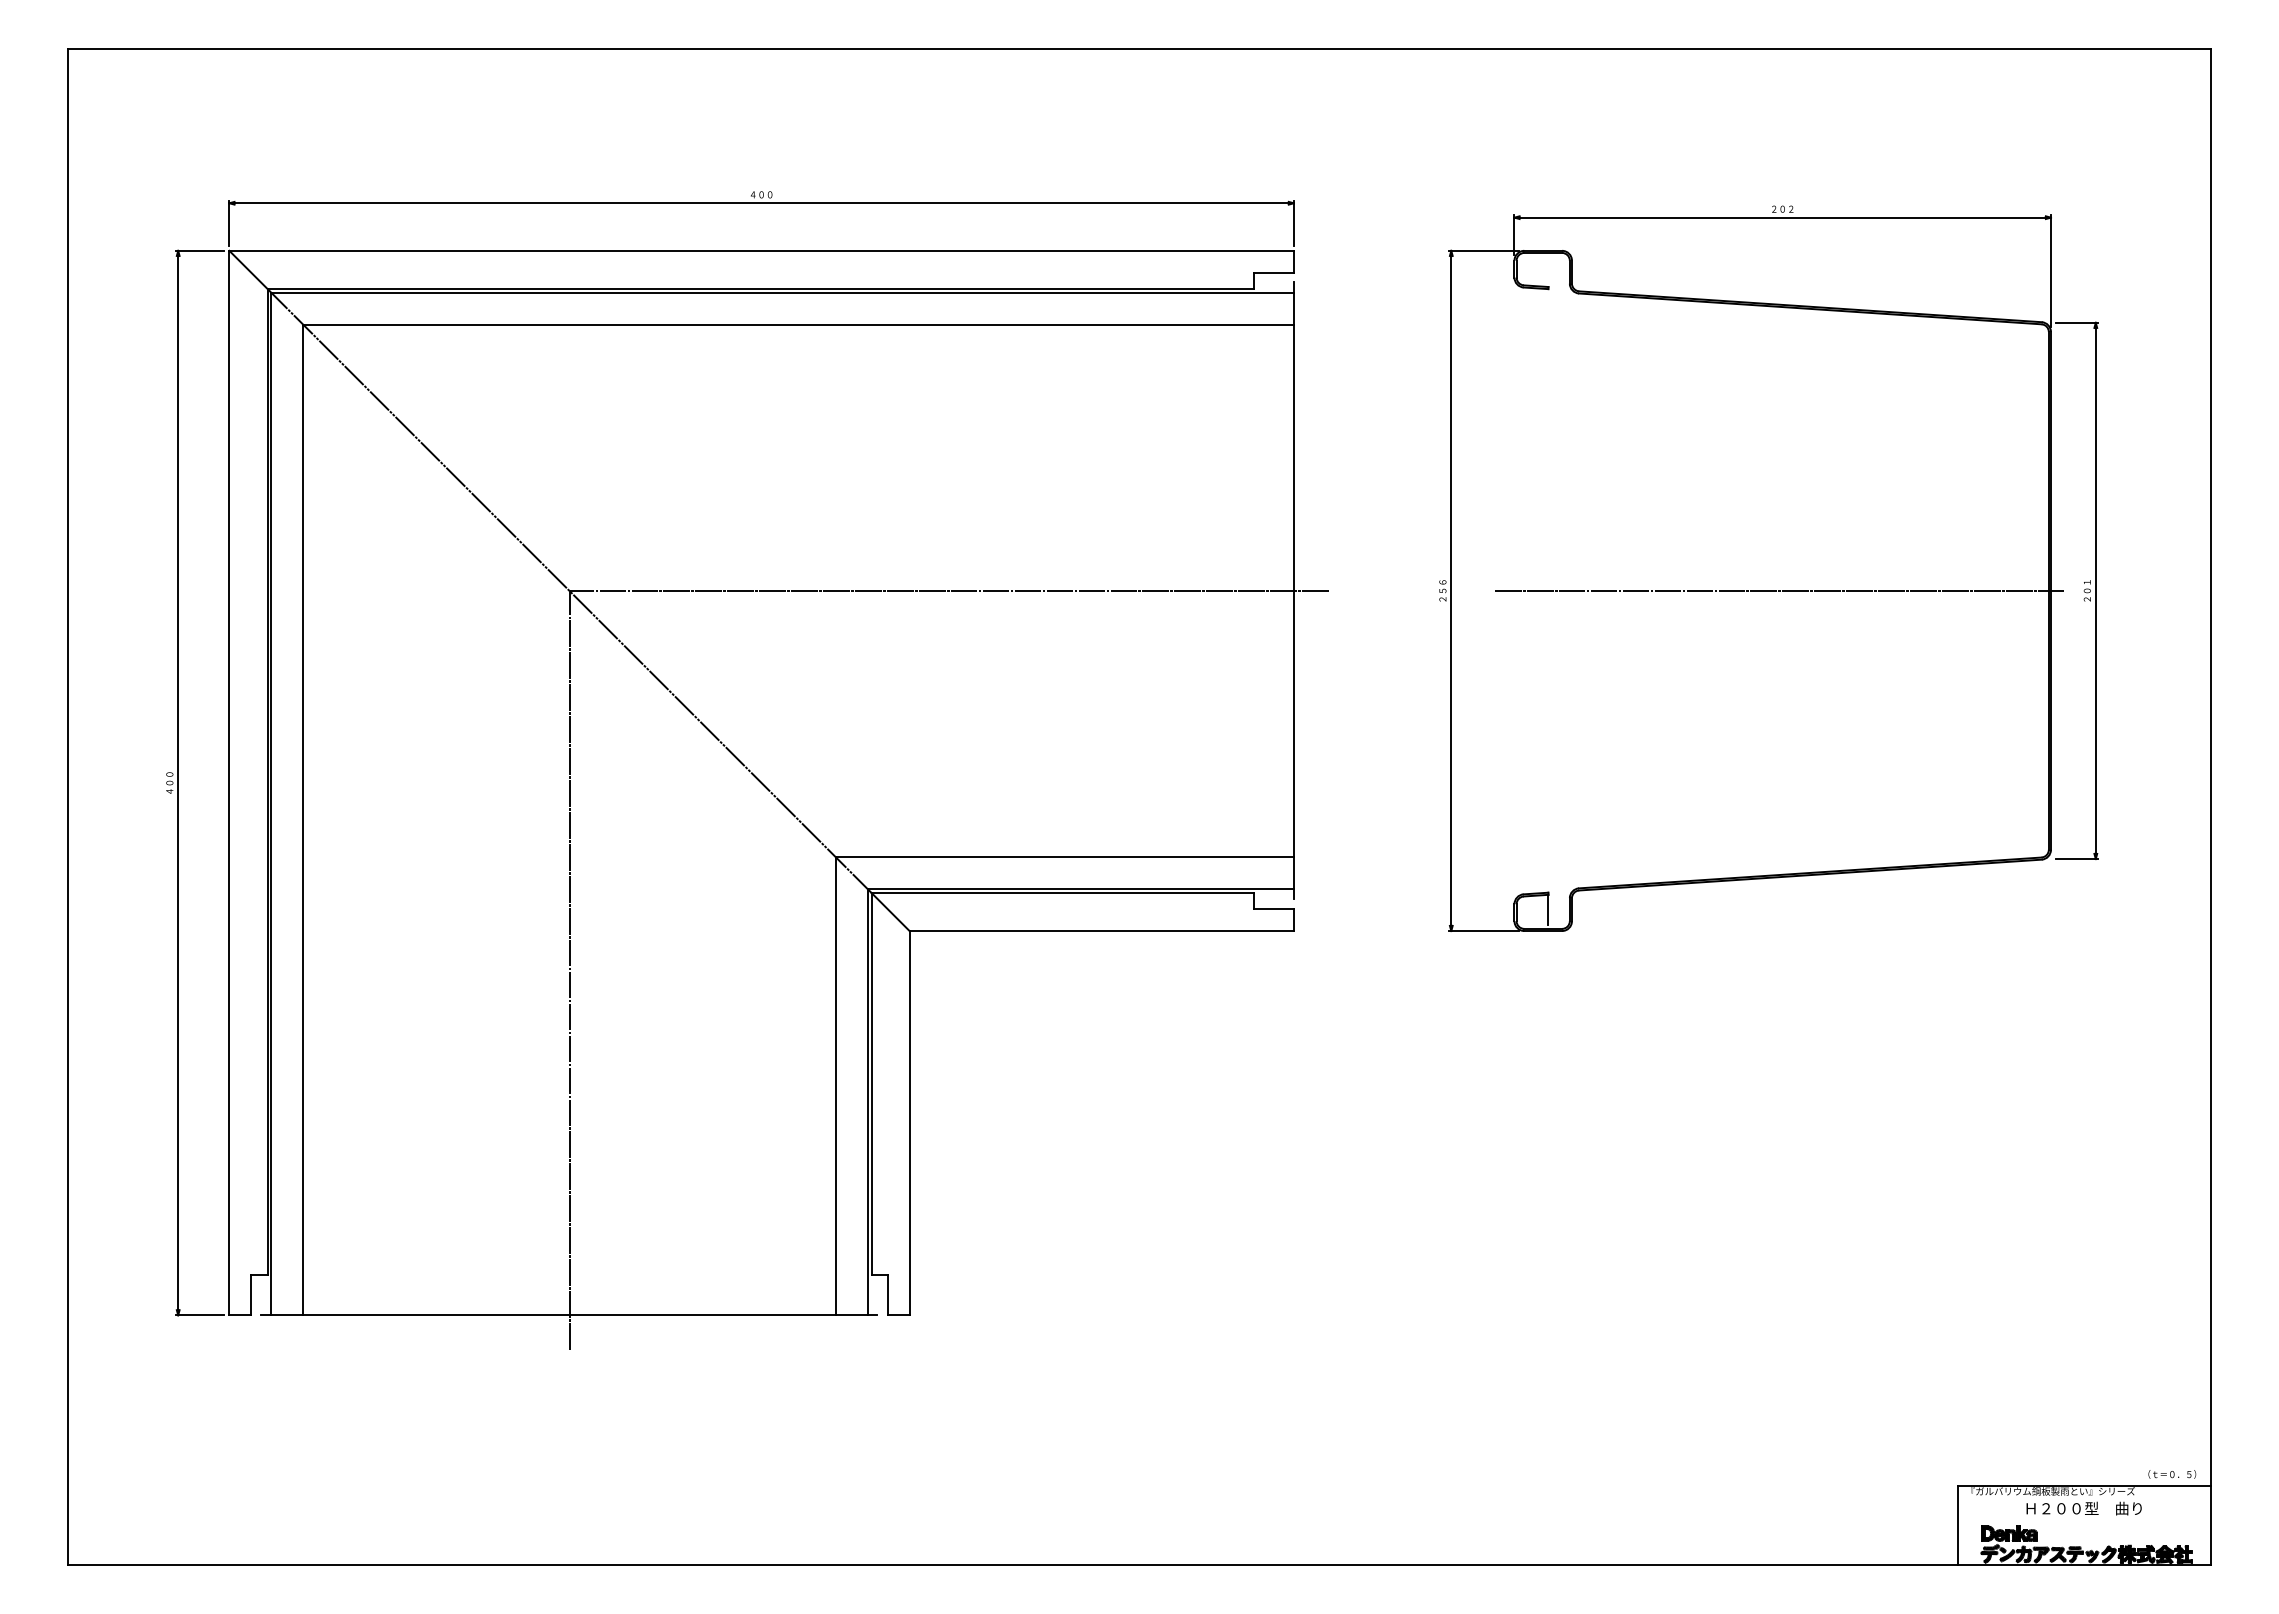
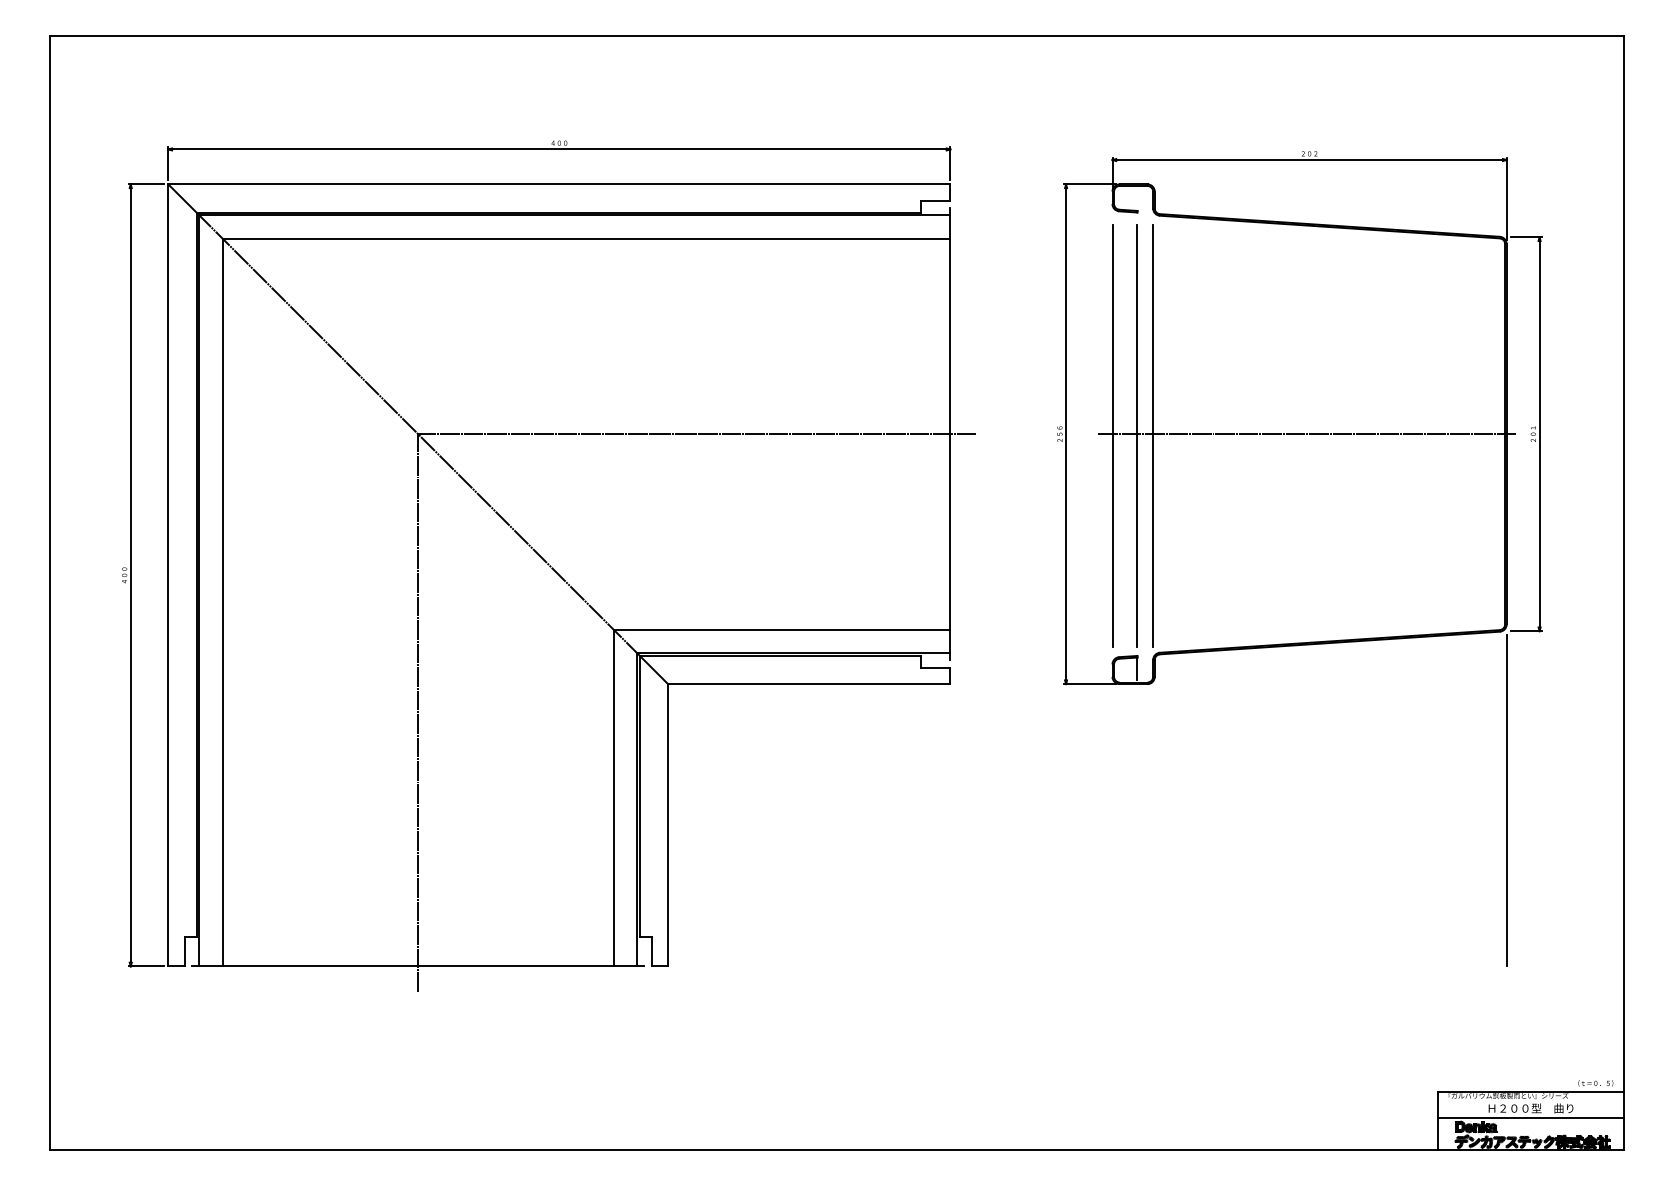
line: (1514, 592) -> (1112, 435), added
line: (1548, 592) -> (1137, 435), added
line: (1569, 592) -> (1152, 435), added
line: (2050, 1089) -> (1506, 800), added
line: (2083, 1521) -> (1530, 1117), added

